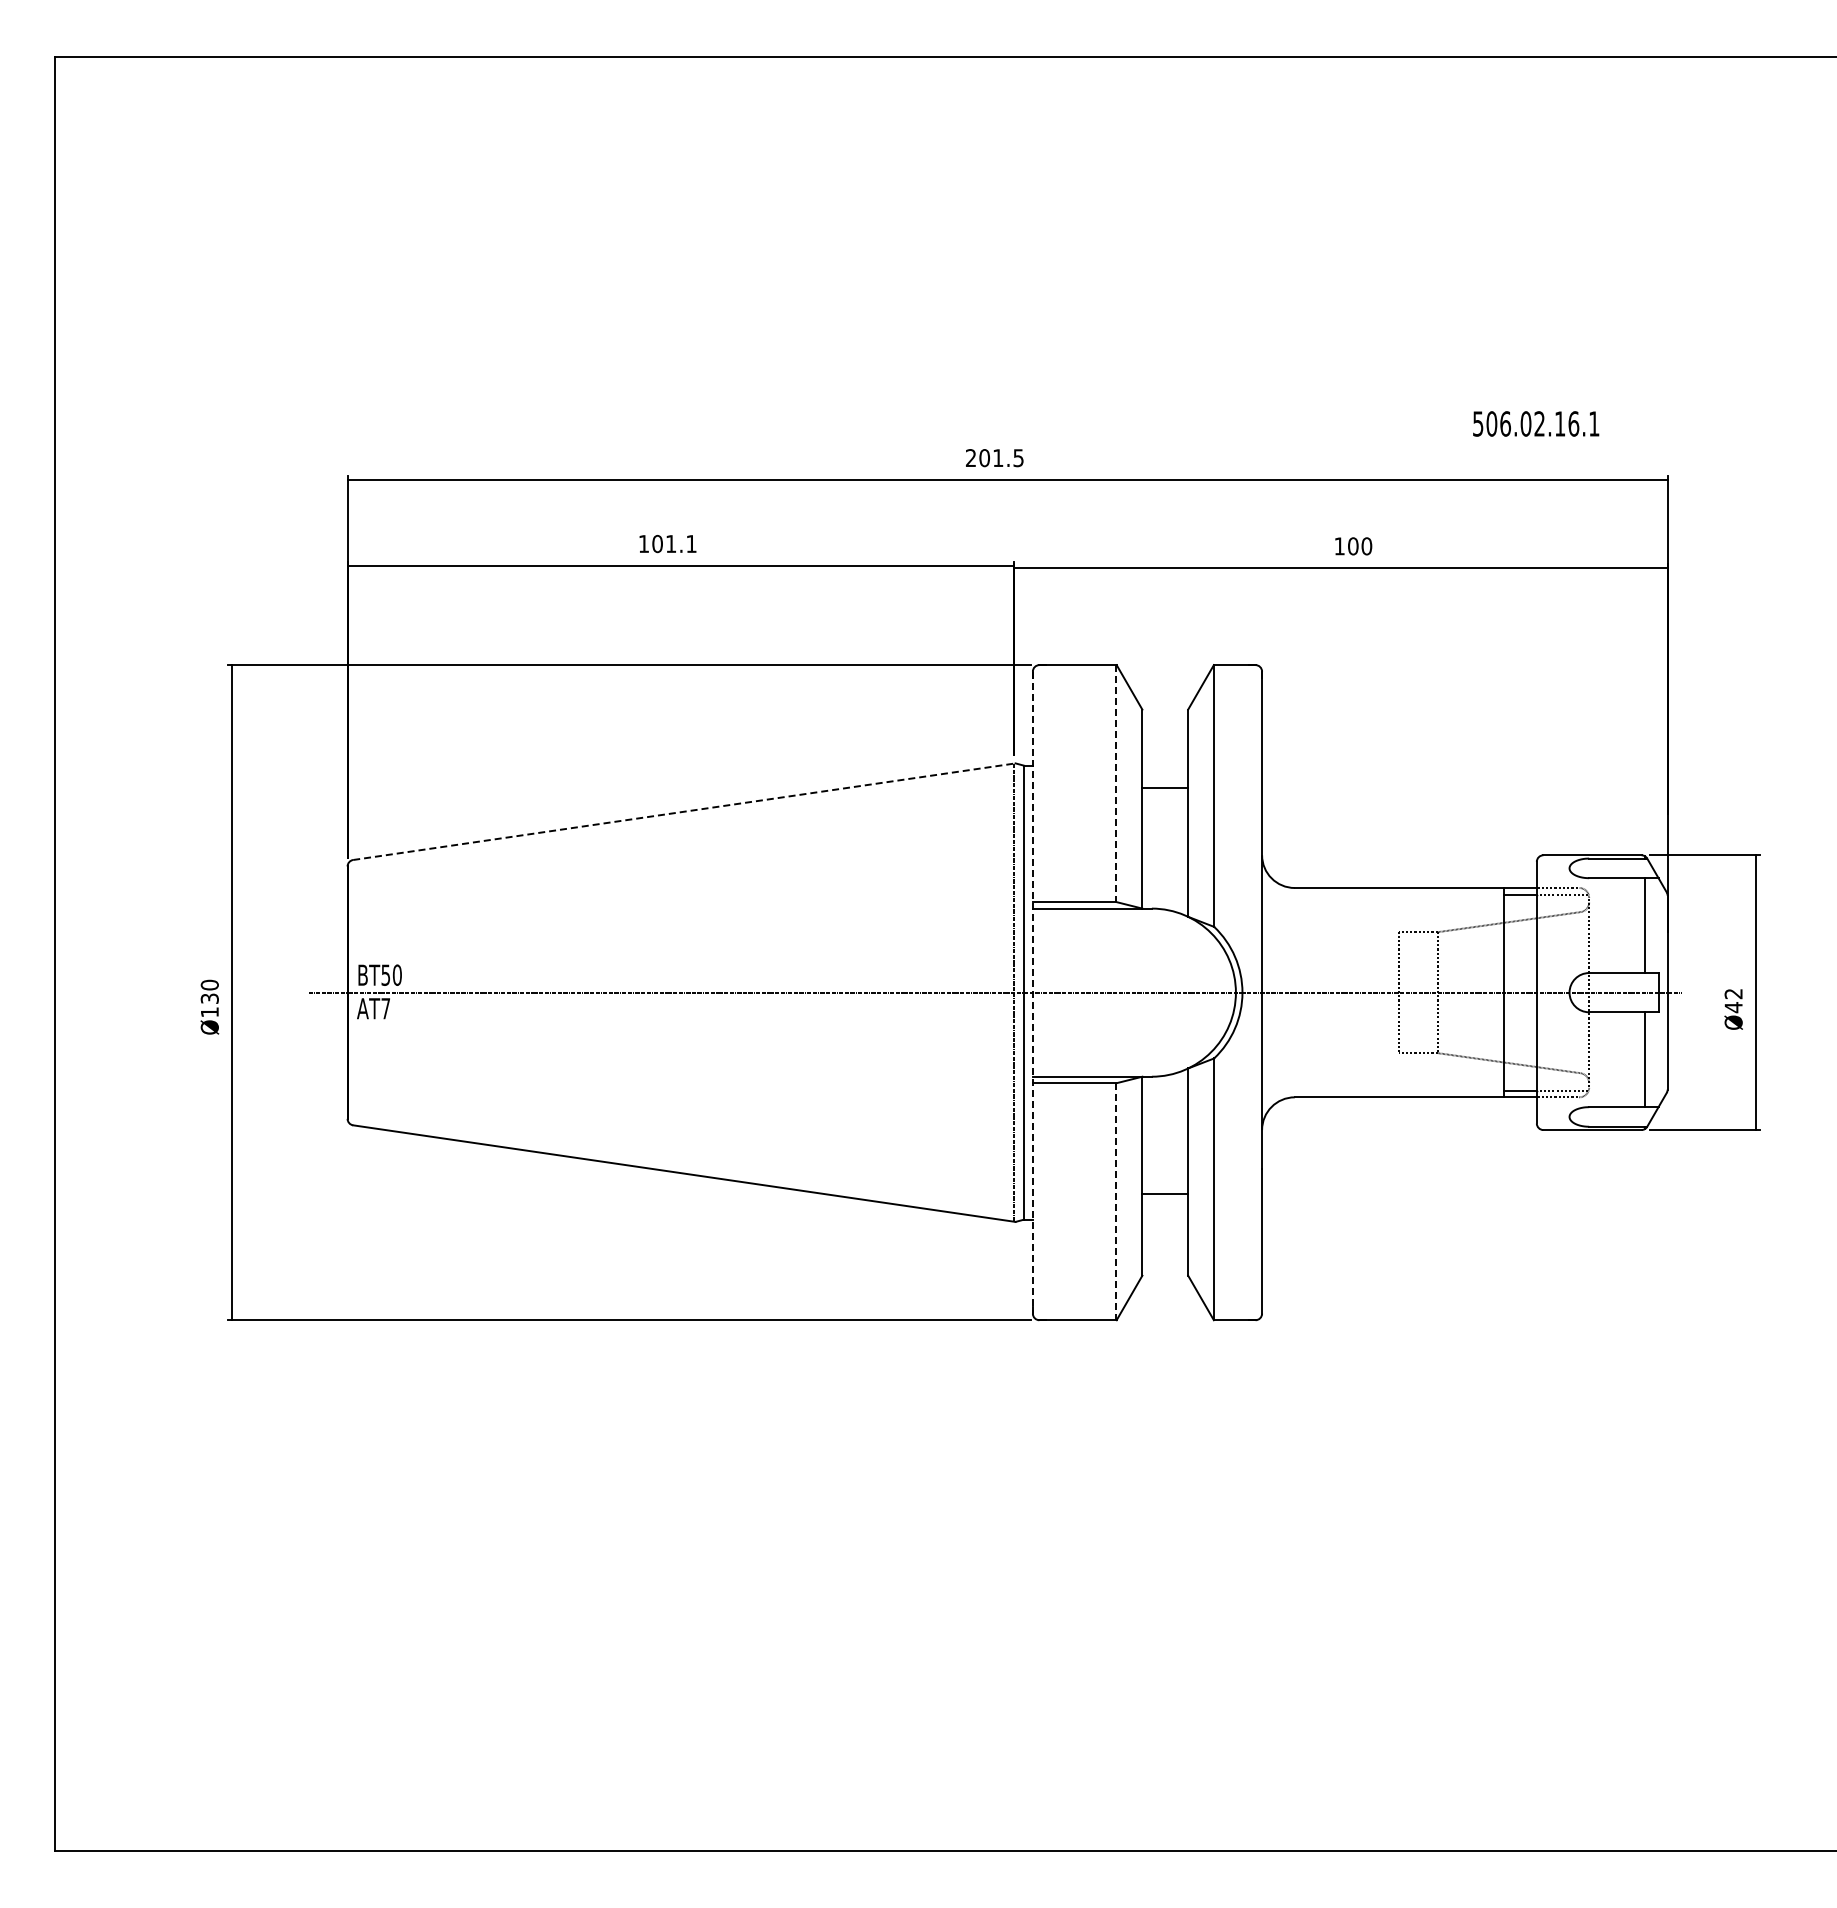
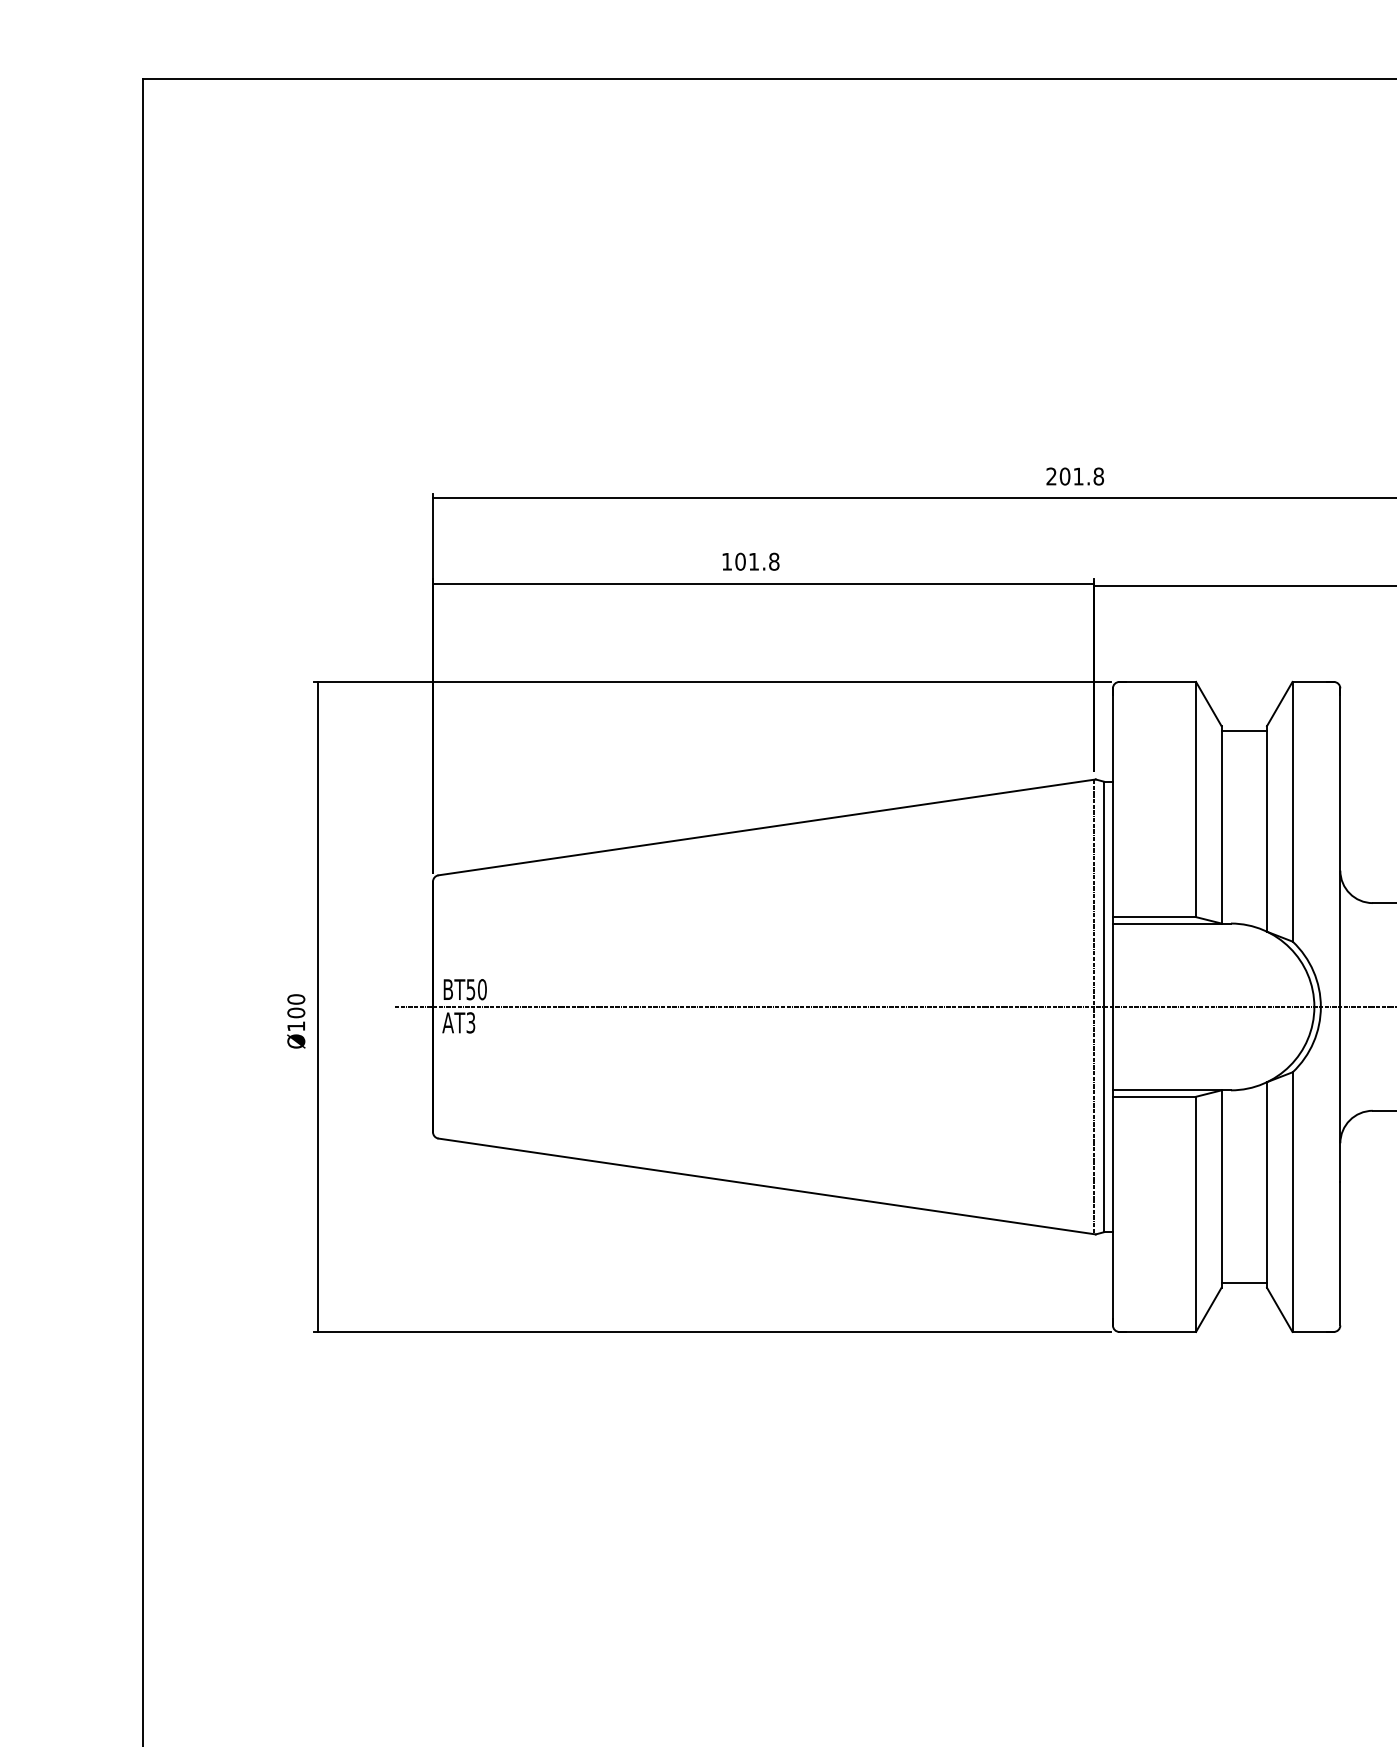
text: (1018, 458) -> (1098, 476), 201.5 -> 201.8
text: (691, 543) -> (774, 561), 101.1 -> 101.8
line: (1116, 784) -> (1195, 800), dashed -> solid
line: (1165, 787) -> (1244, 730), moved
line: (684, 811) -> (767, 827), dashed -> solid
line: (1032, 993) -> (1112, 1007), dashed -> solid
text: (209, 998) -> (295, 1012), Ø130 -> Ø100
text: (385, 1008) -> (470, 1022), AT7 -> AT3
line: (1165, 1193) -> (1244, 1282), moved
line: (1116, 1202) -> (1195, 1215), dashed -> solid

